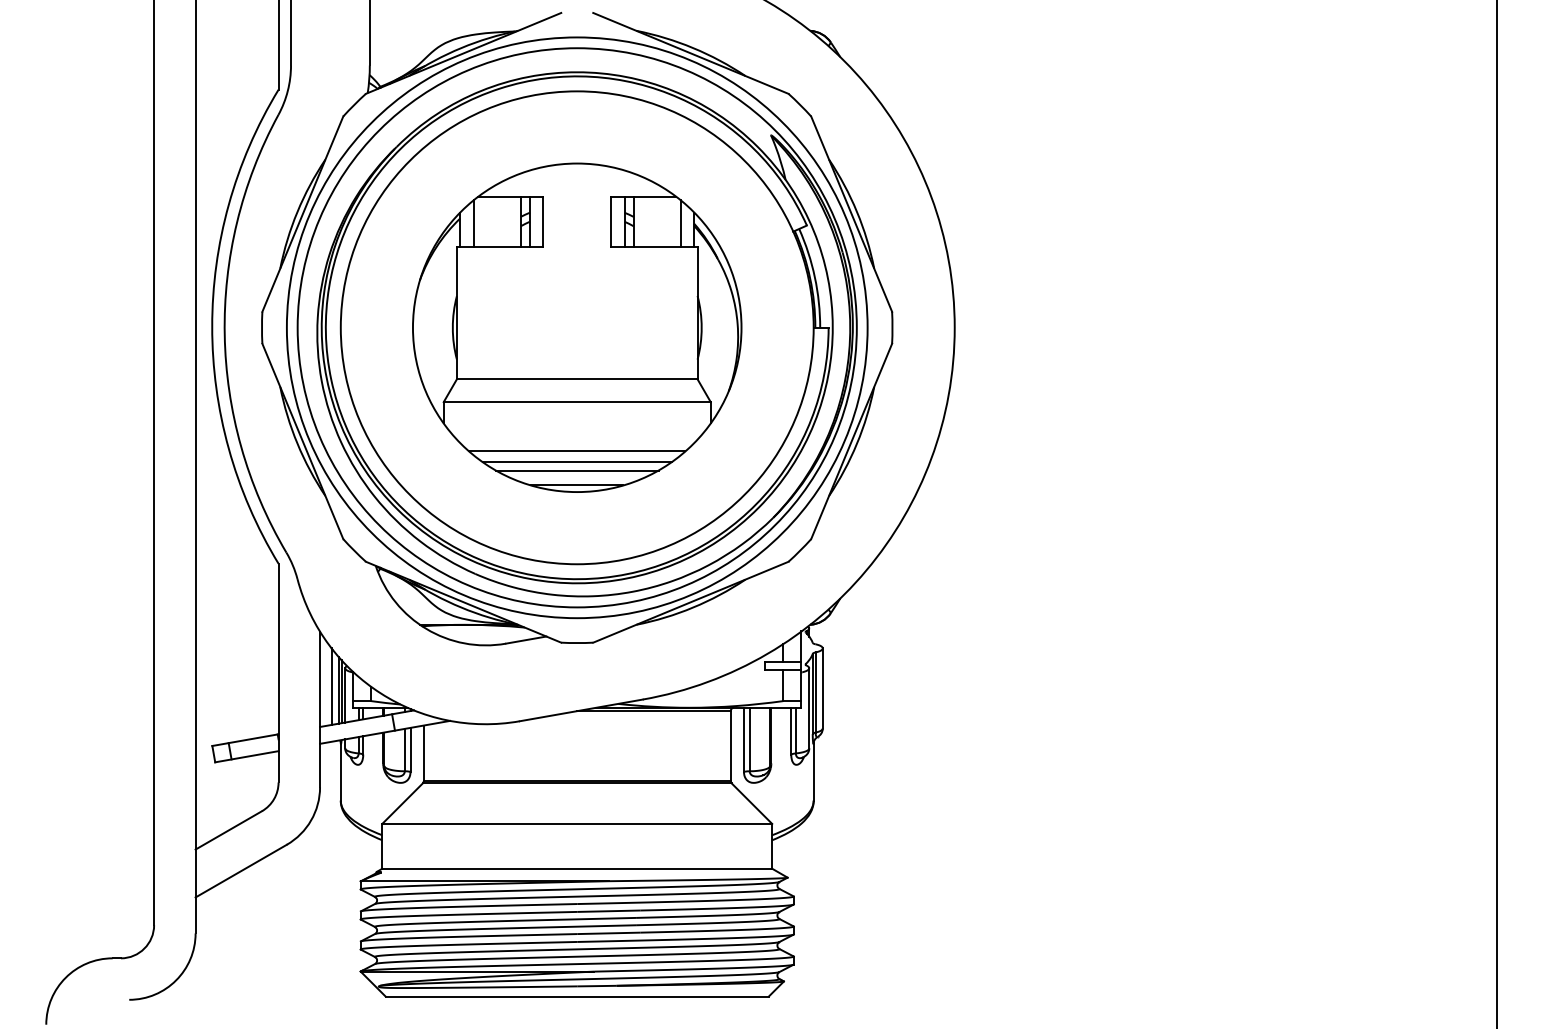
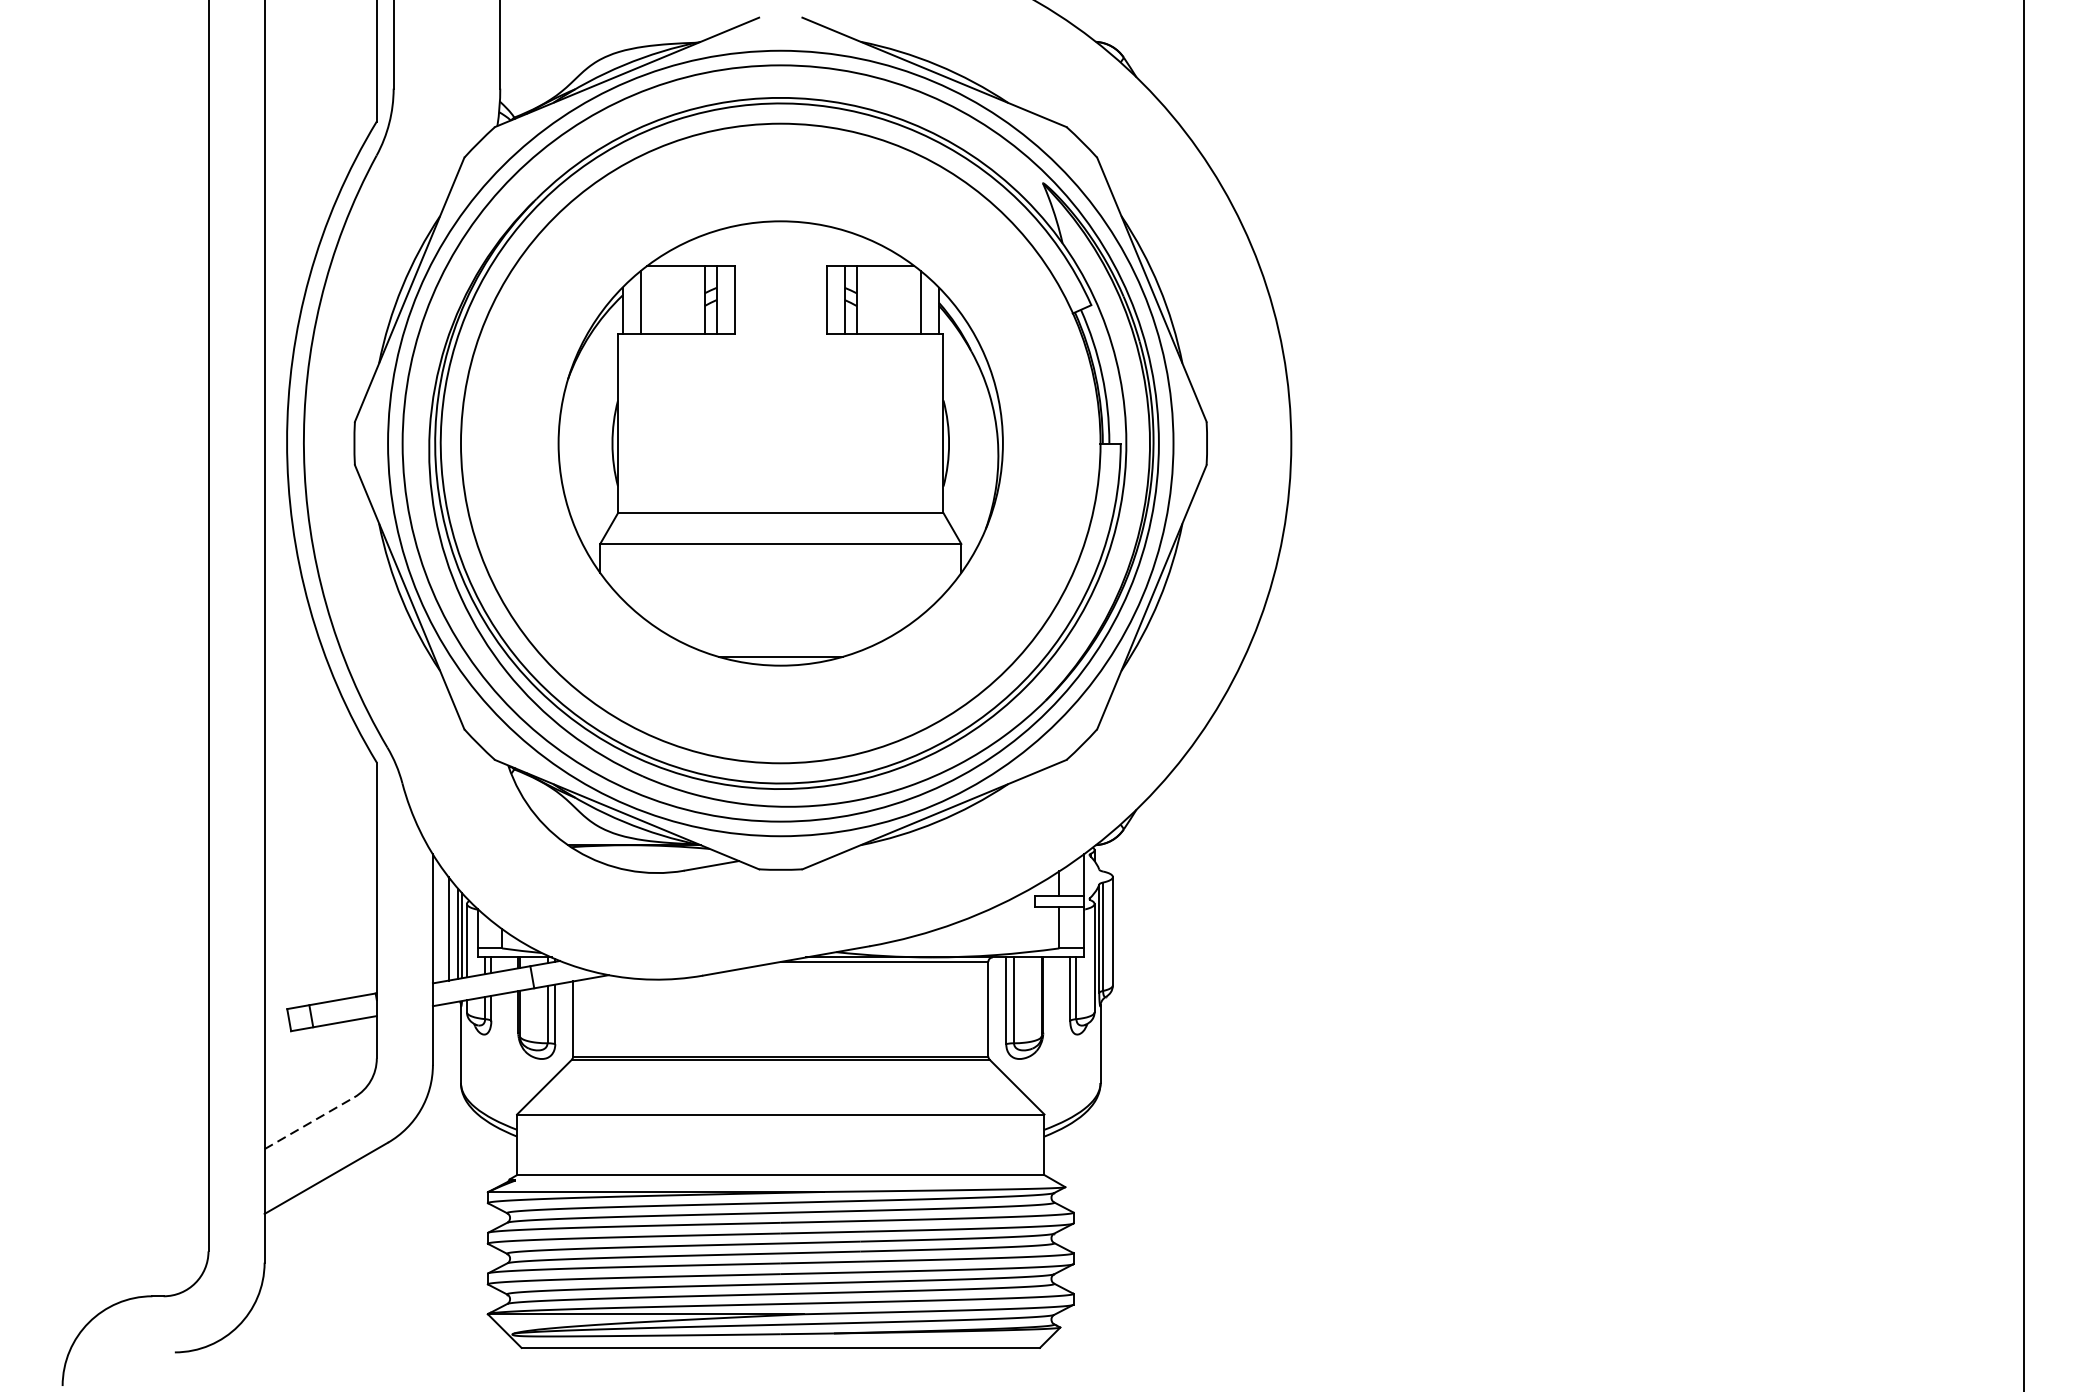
line: (577, 451) -> (781, 610), removed
line: (576, 462) -> (779, 625), removed
line: (576, 470) -> (779, 636), removed
line: (229, 830) -> (310, 1123), solid -> dashed

